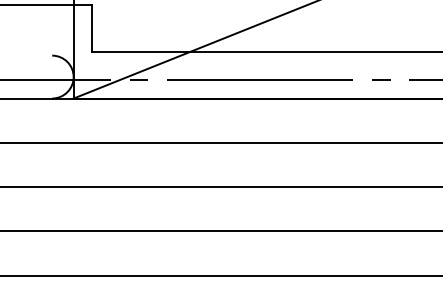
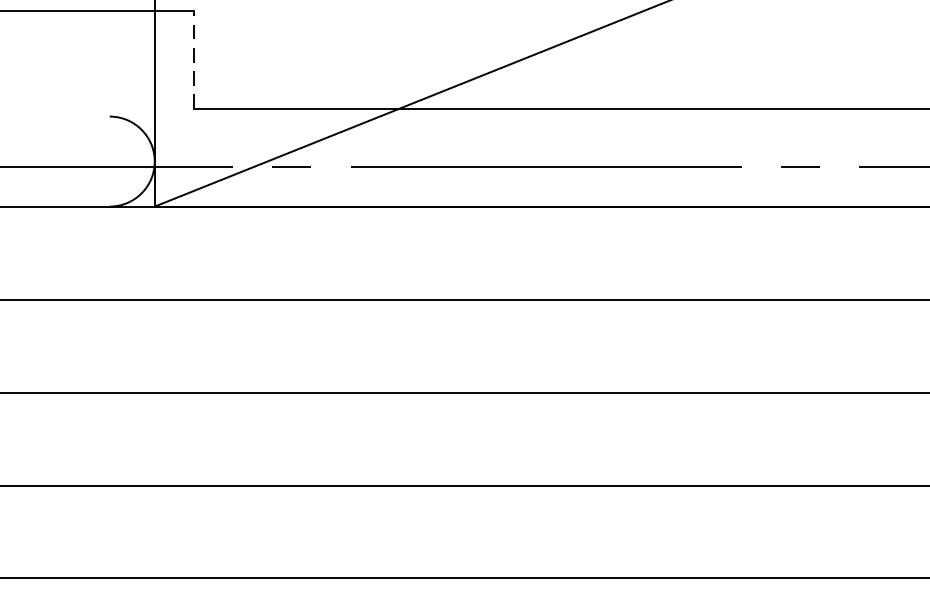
line: (92, 28) -> (194, 59), solid -> dashed

